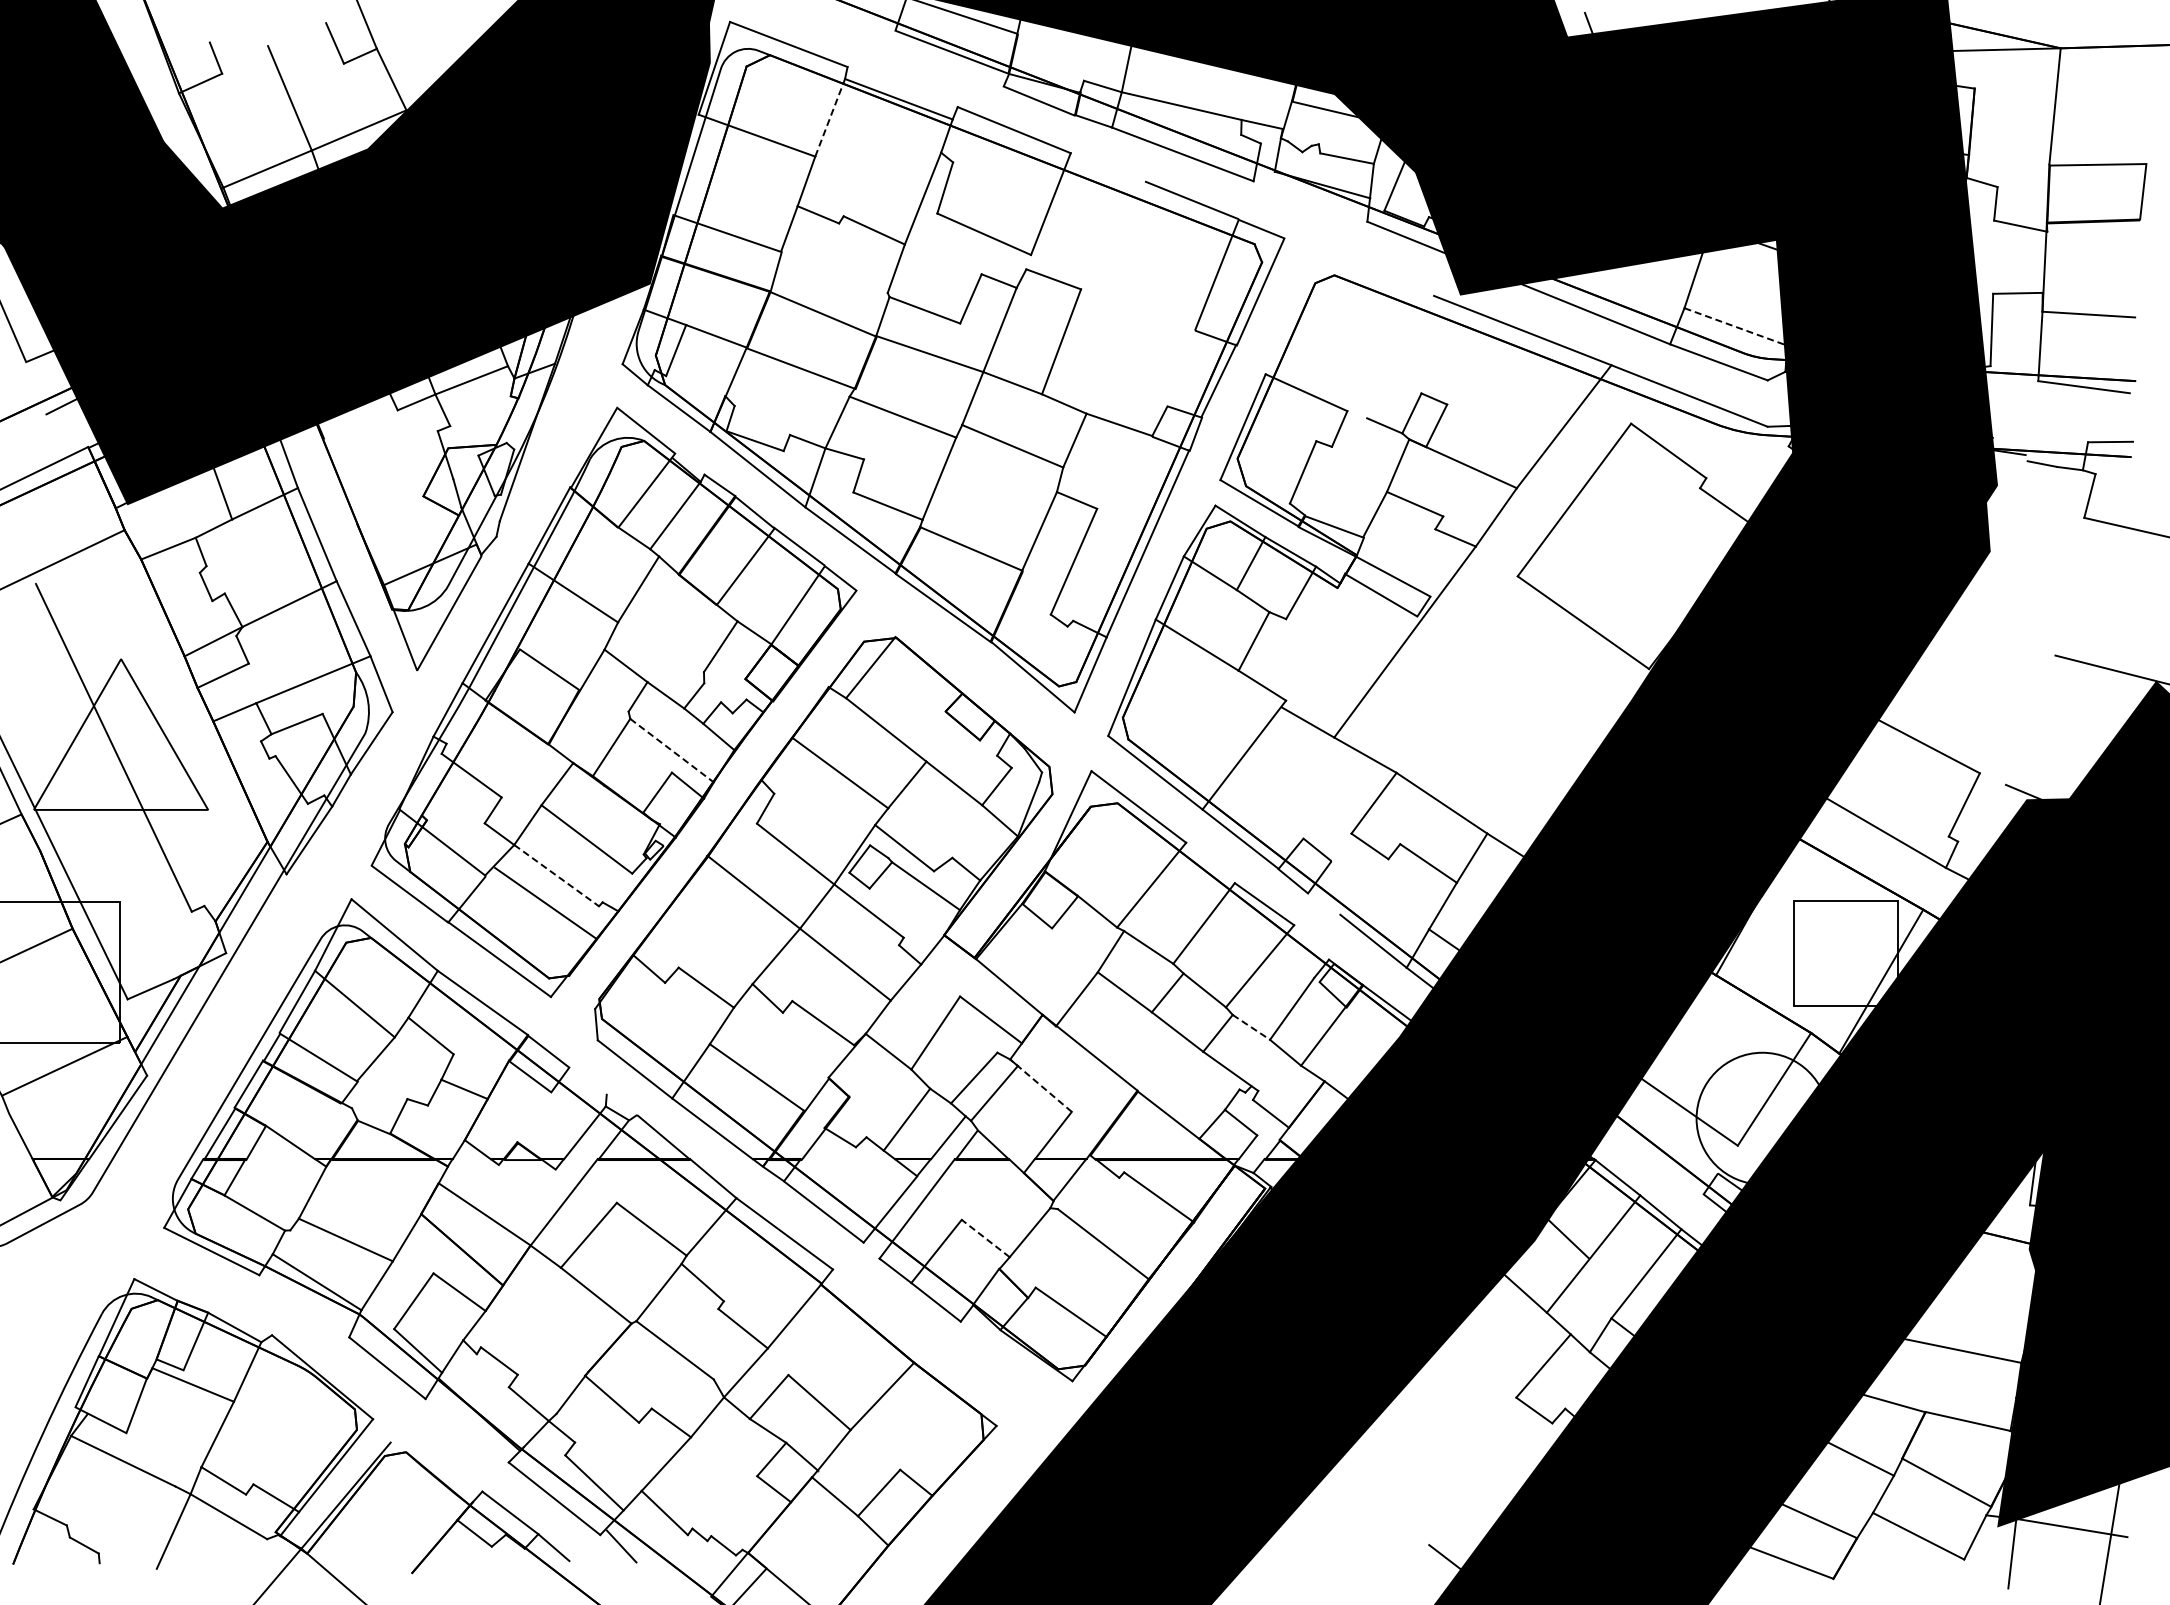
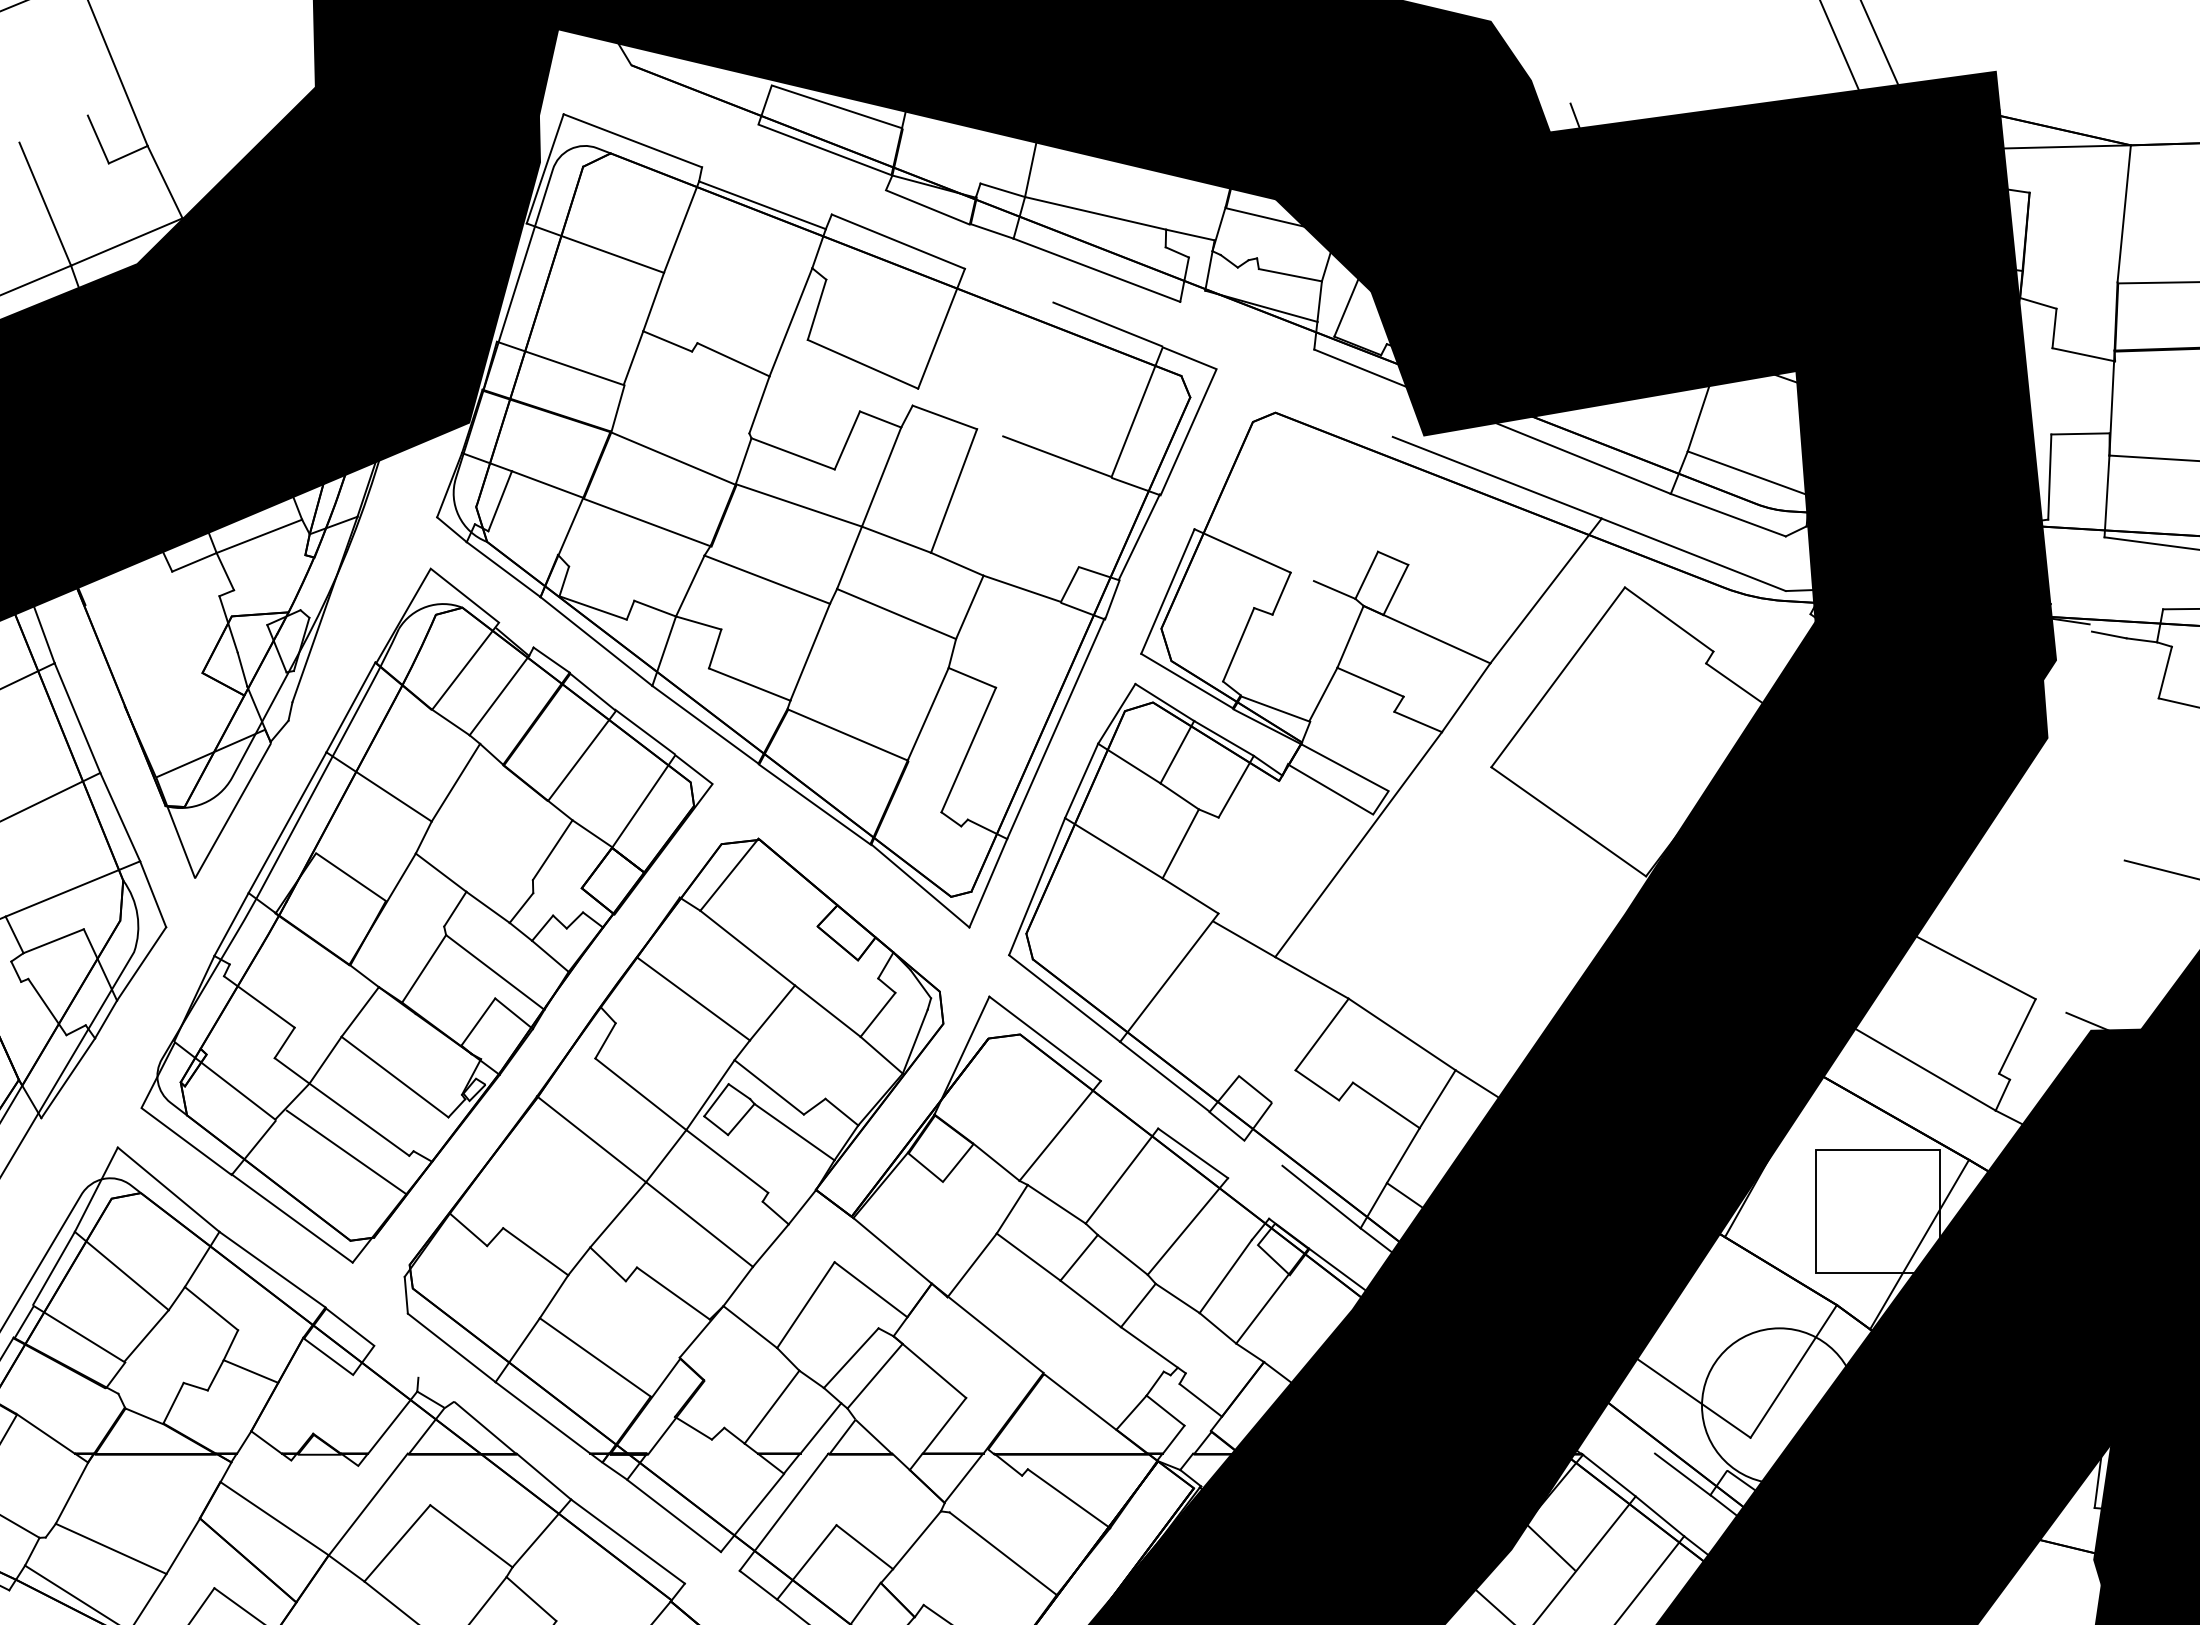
line: (830, 117) -> (681, 226), dashed -> solid
line: (1148, 312) -> (1056, 456), added
line: (1735, 326) -> (1747, 472), dashed -> solid
line: (672, 750) -> (495, 972), dashed -> solid
line: (557, 875) -> (360, 1119), dashed -> solid
line: (1251, 1027) -> (1177, 1298), dashed -> solid
line: (1040, 1085) -> (929, 1366), dashed -> solid
line: (1679, 1176) -> (1681, 1474), added
line: (985, 1238) -> (864, 1547), dashed -> solid

